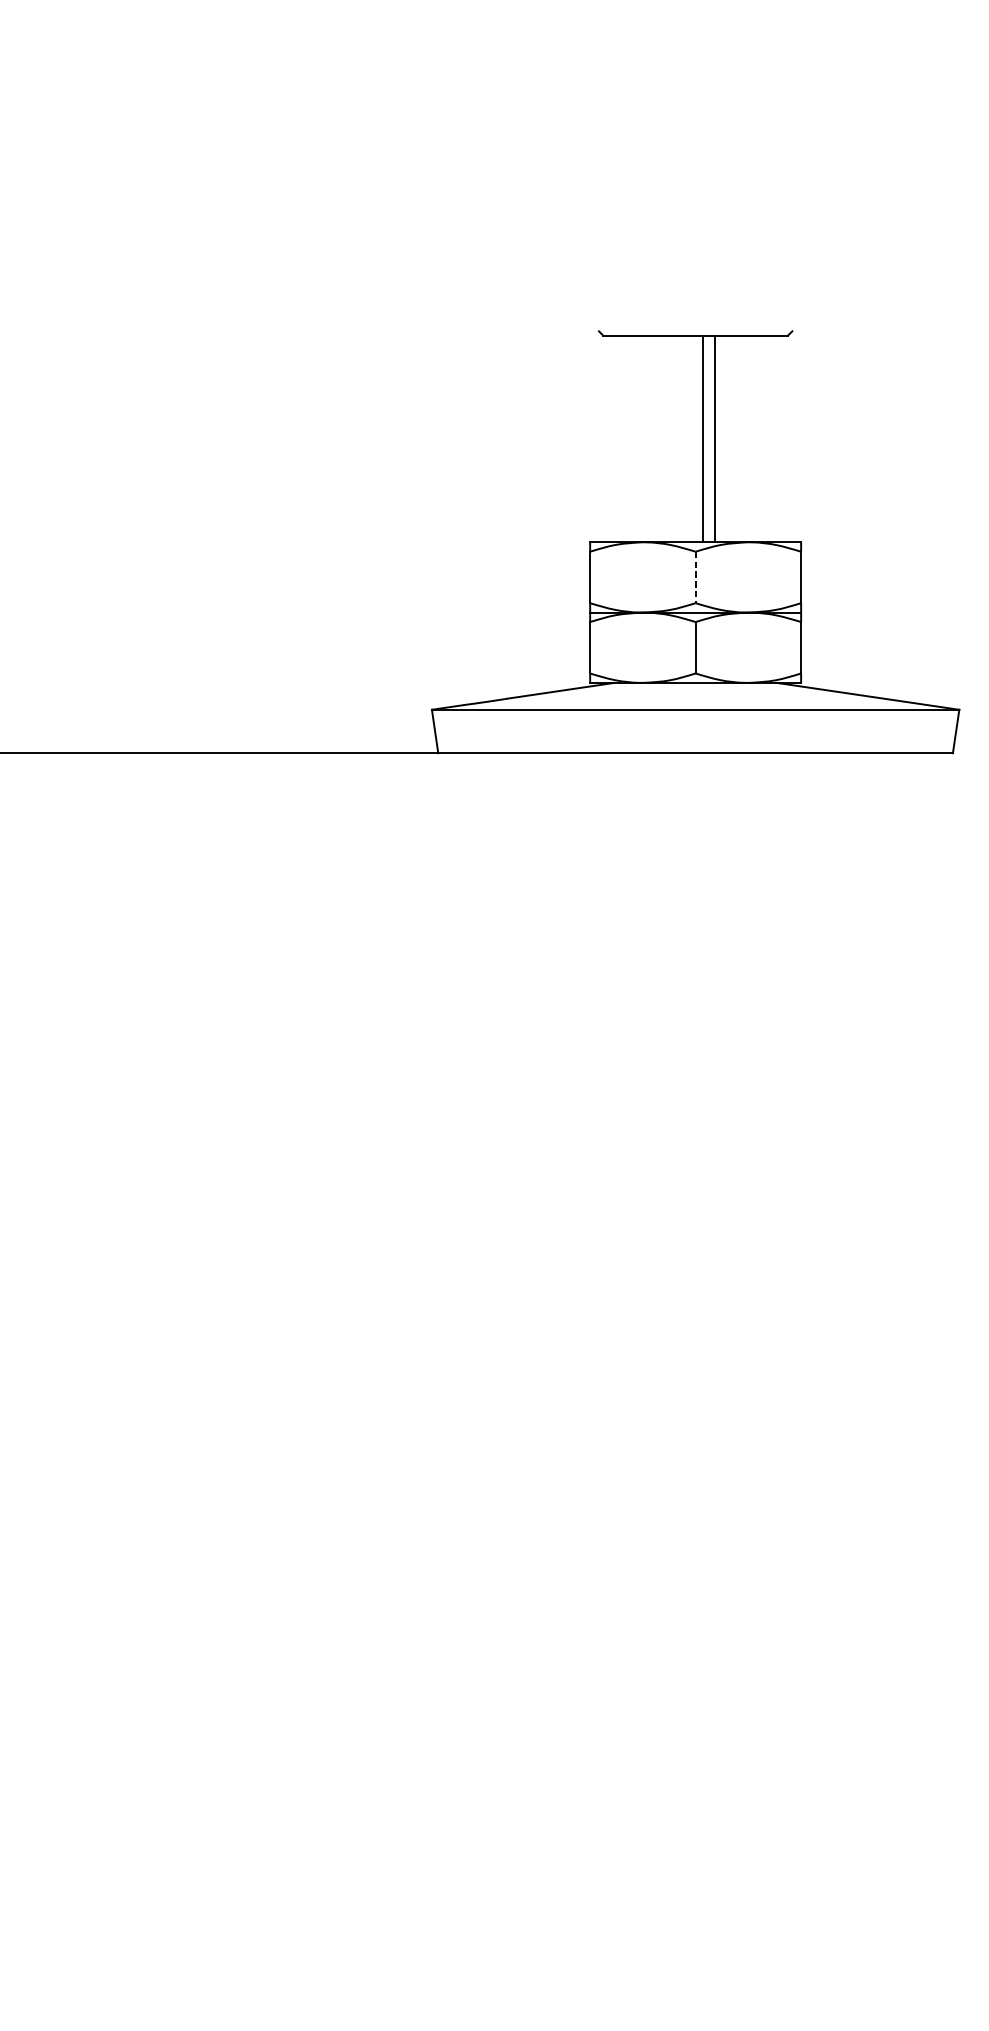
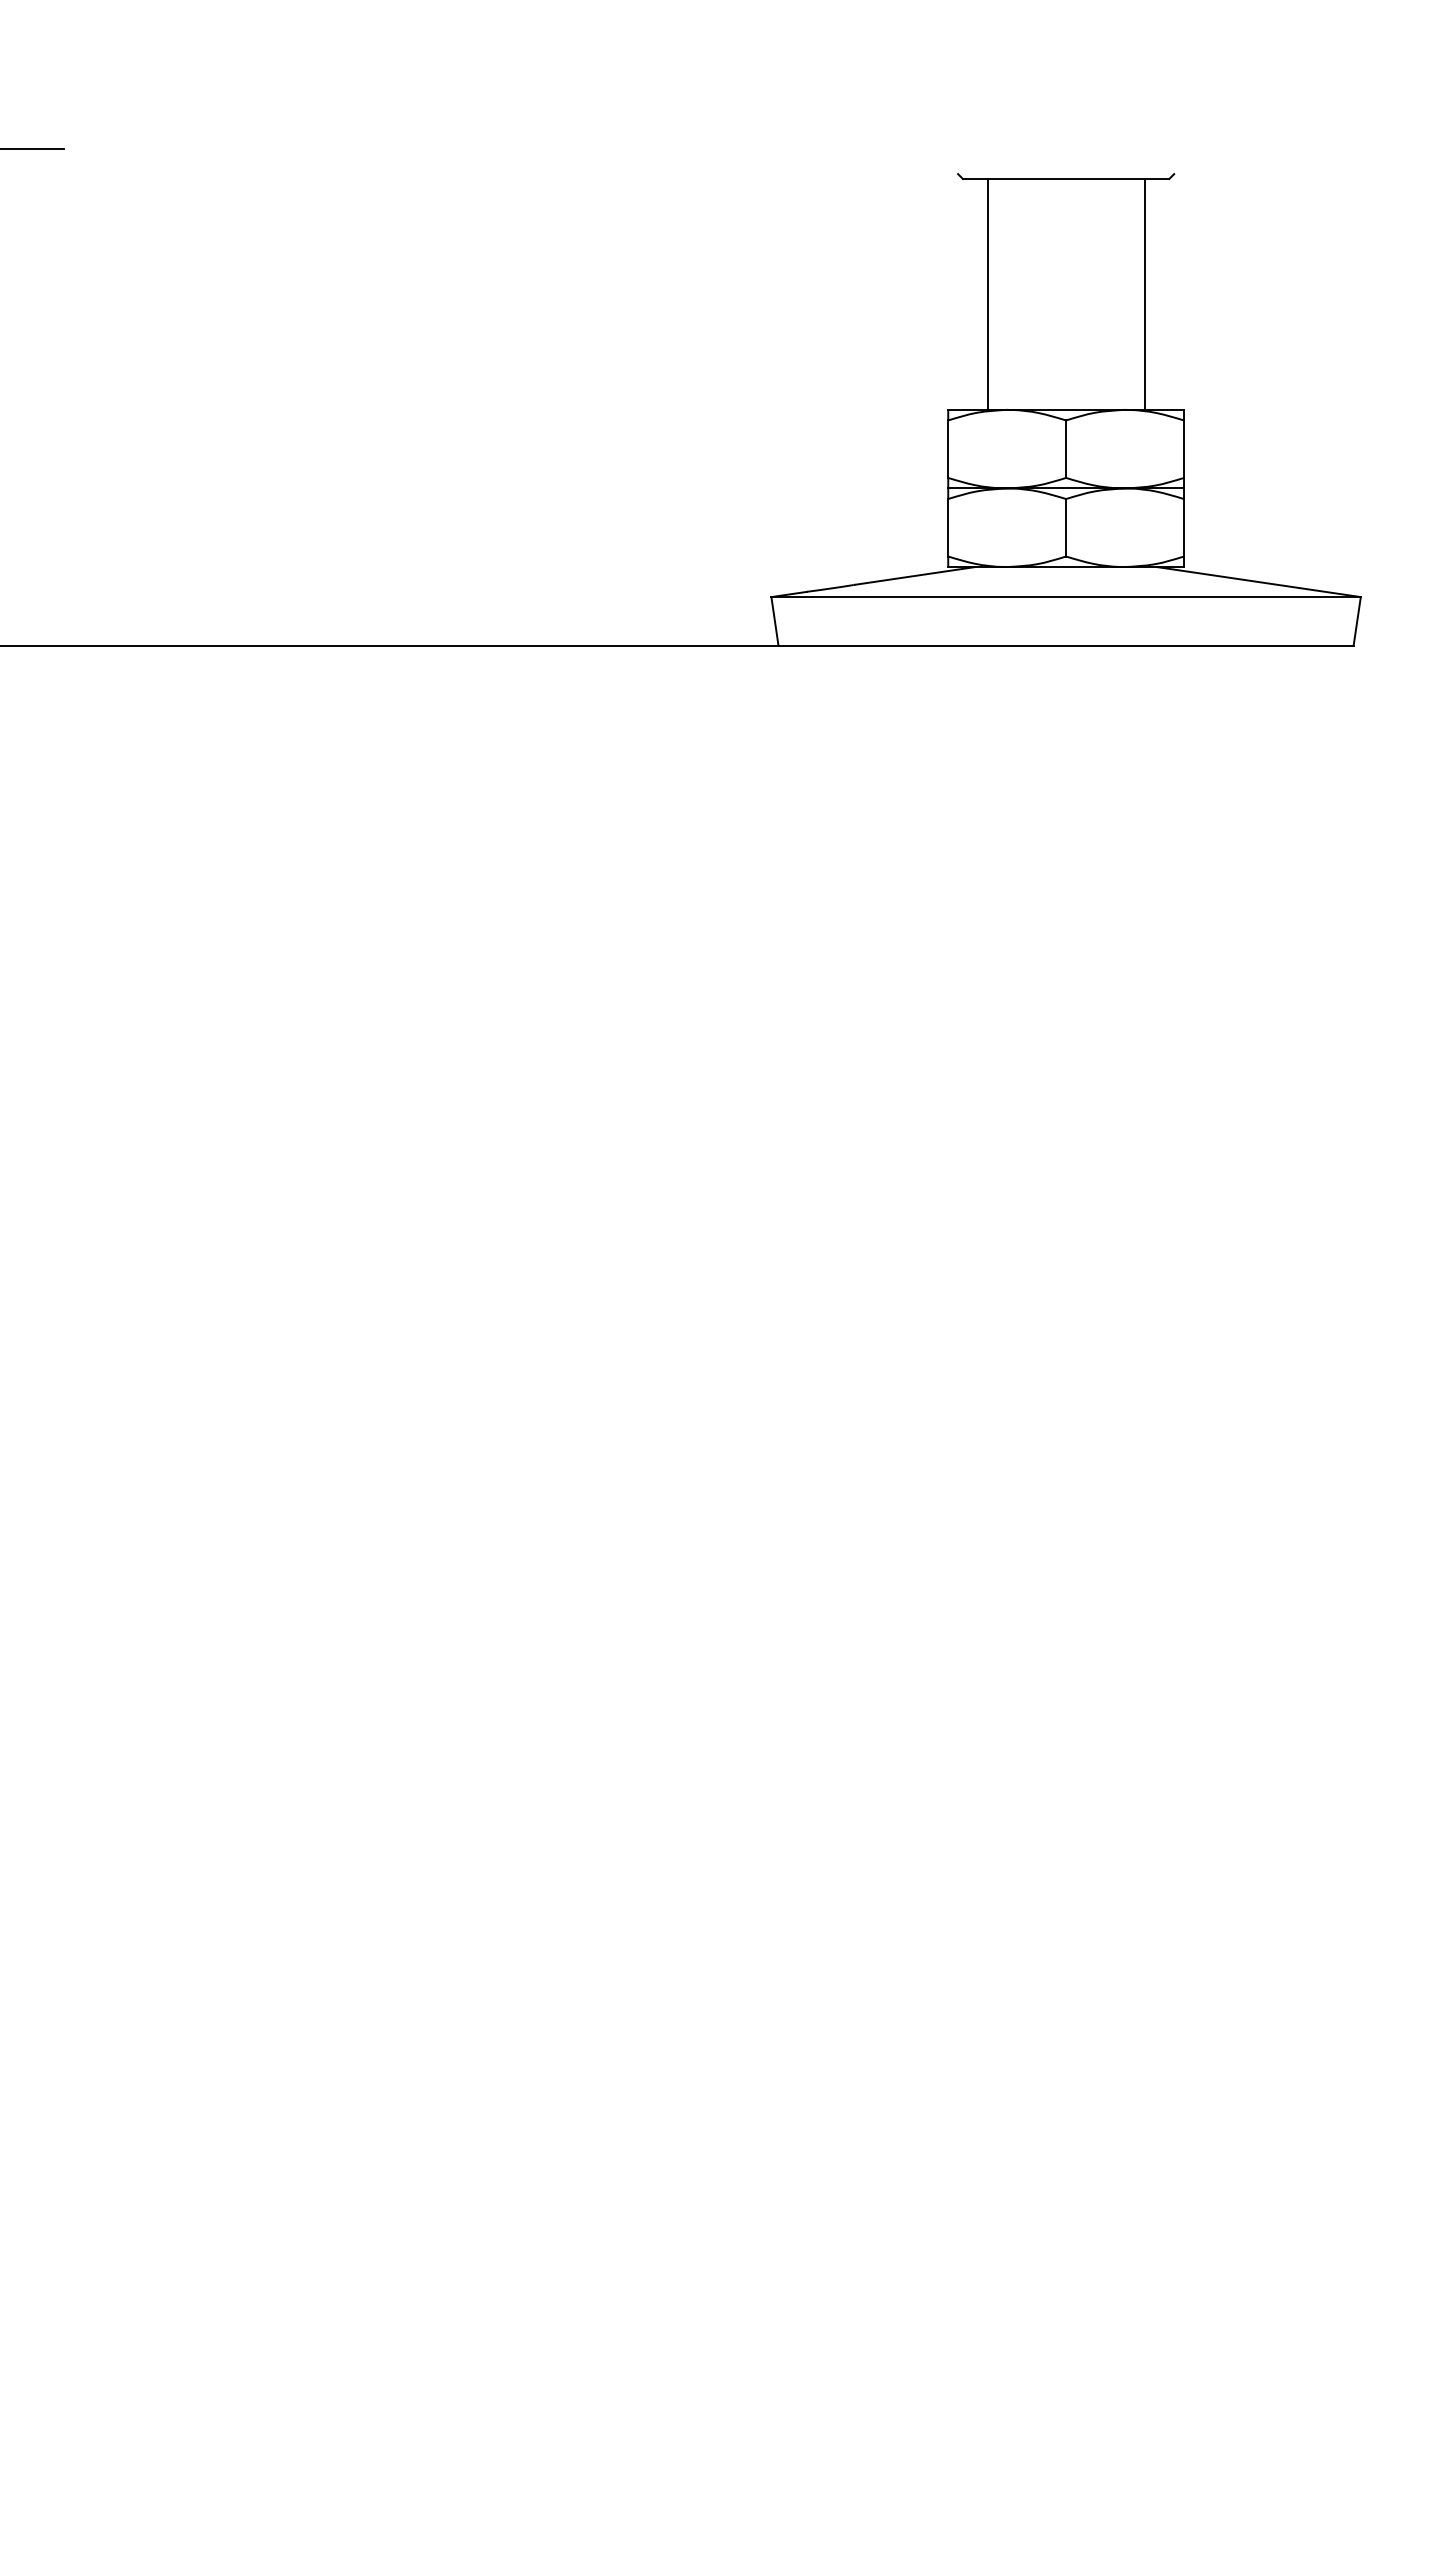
line: (703, 439) -> (987, 294), moved
line: (714, 439) -> (1144, 294), moved
line: (695, 577) -> (1066, 449), dashed -> solid

